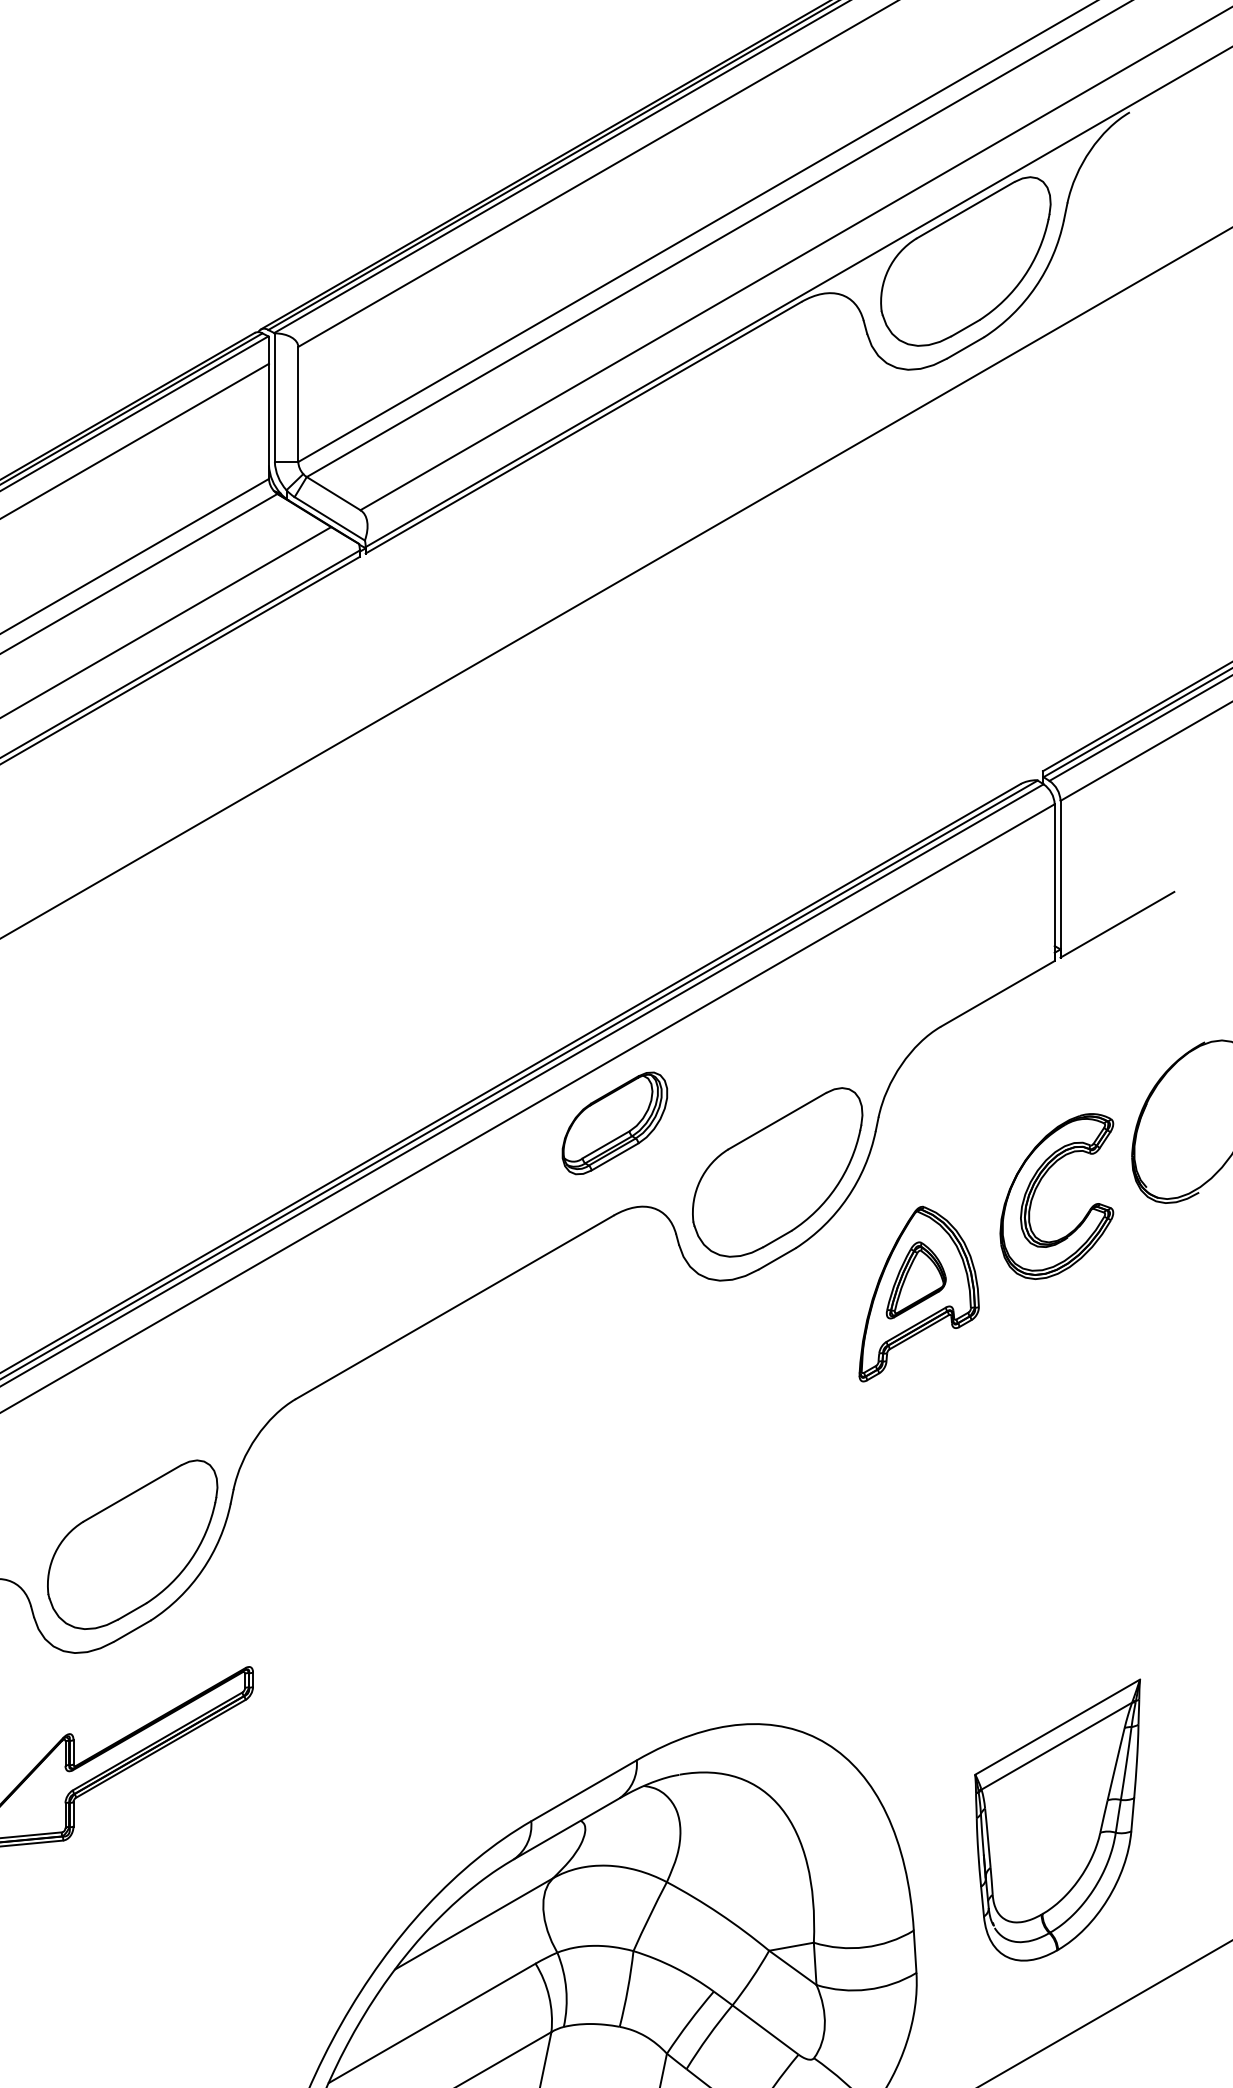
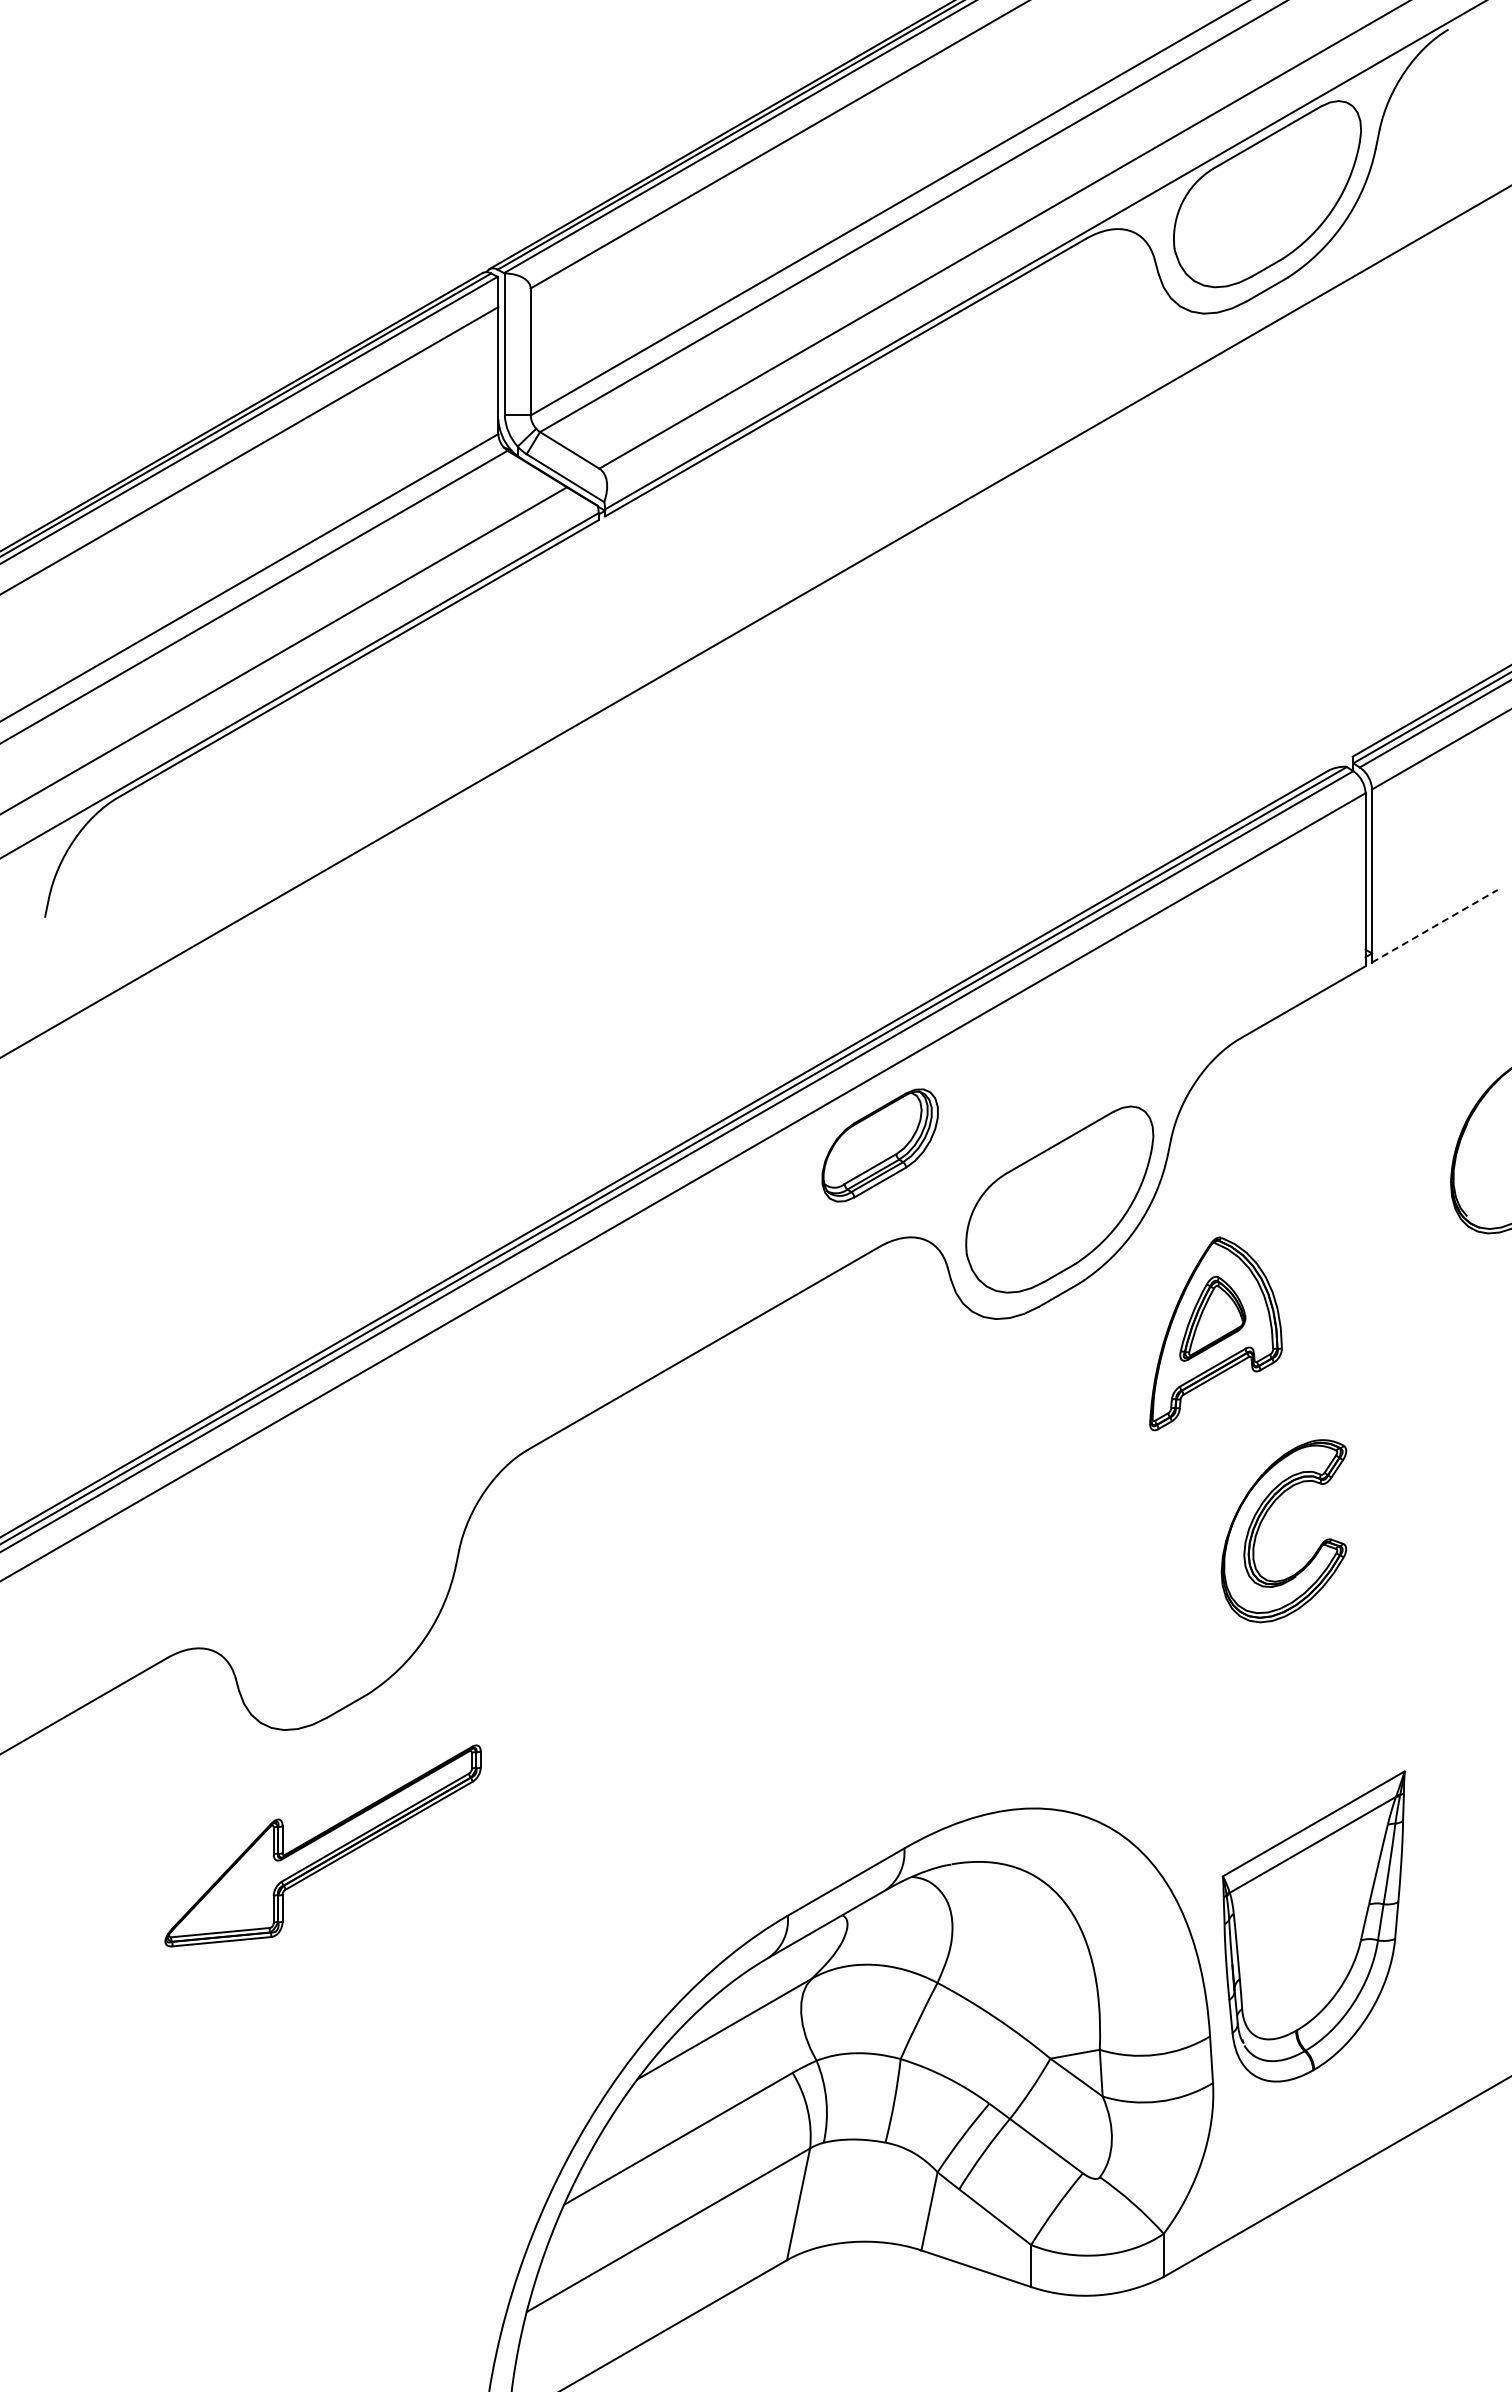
line: (1118, 925) -> (1435, 926), solid -> dashed
part: (1039, 1185) -> (1264, 1518), moved
part: (132, 1544) -> (347, 1610), removed
part: (1057, 1820) -> (1313, 1926), moved

